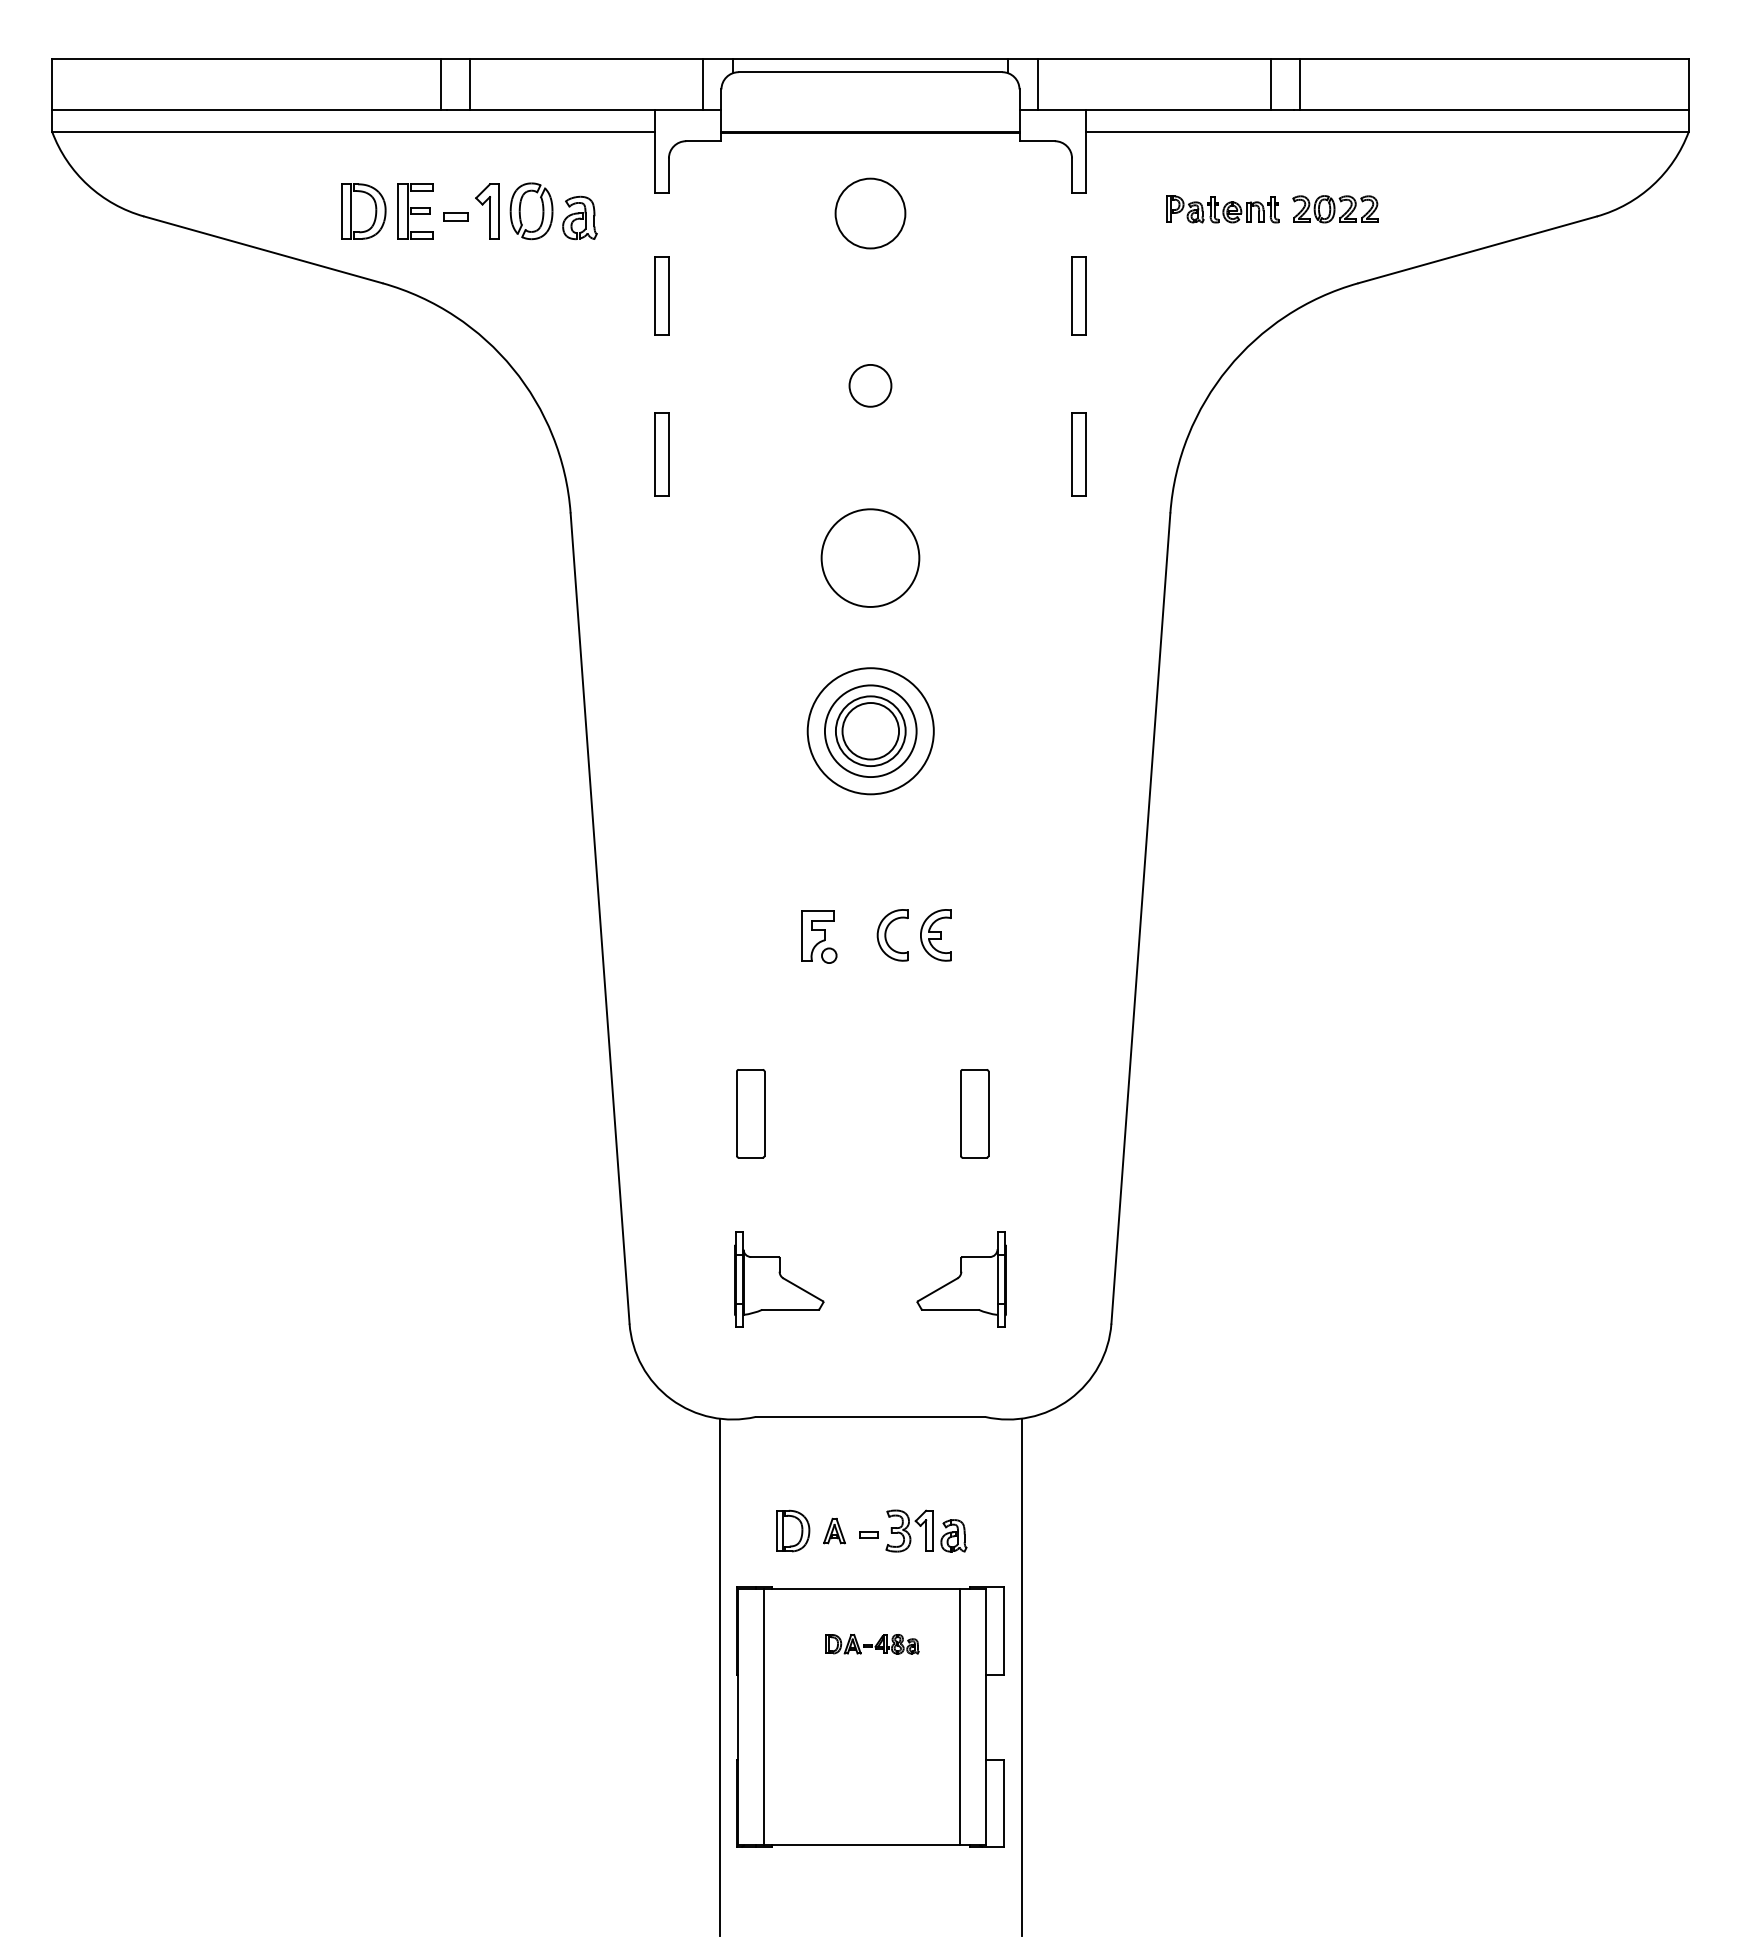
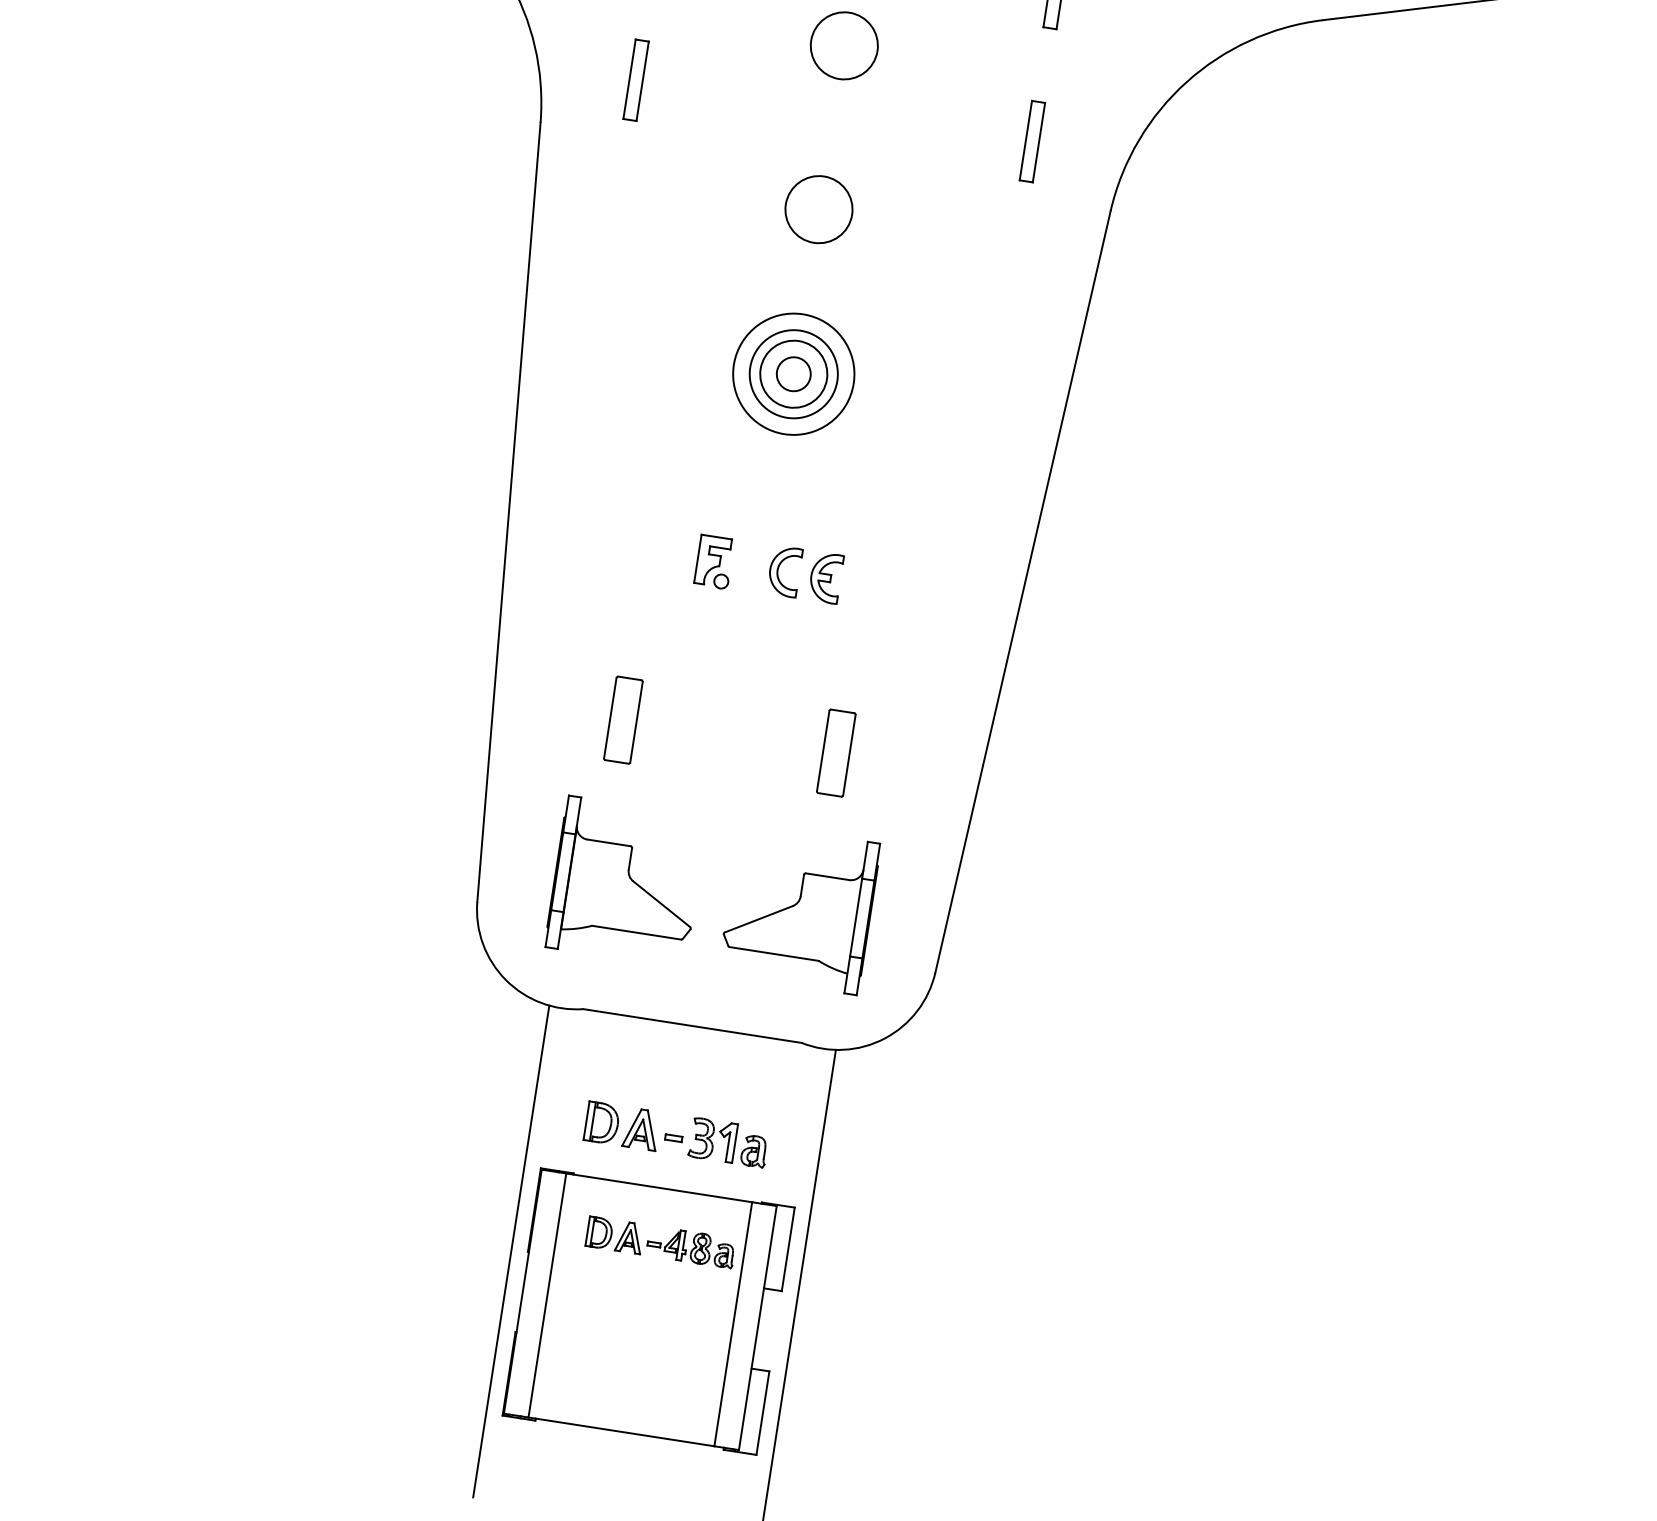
circle: (870, 385) -> (844, 45), size x1.67
circle: (870, 558) -> (818, 209), size x0.71
circle: (870, 730) -> (793, 373), size x0.62
part: (778, 1279) -> (625, 881), size x1.67
part: (961, 1279) -> (799, 908), size x1.67
part: (834, 1530) -> (641, 1128), size x1.67
part: (872, 1643) -> (661, 1241), size x1.67

